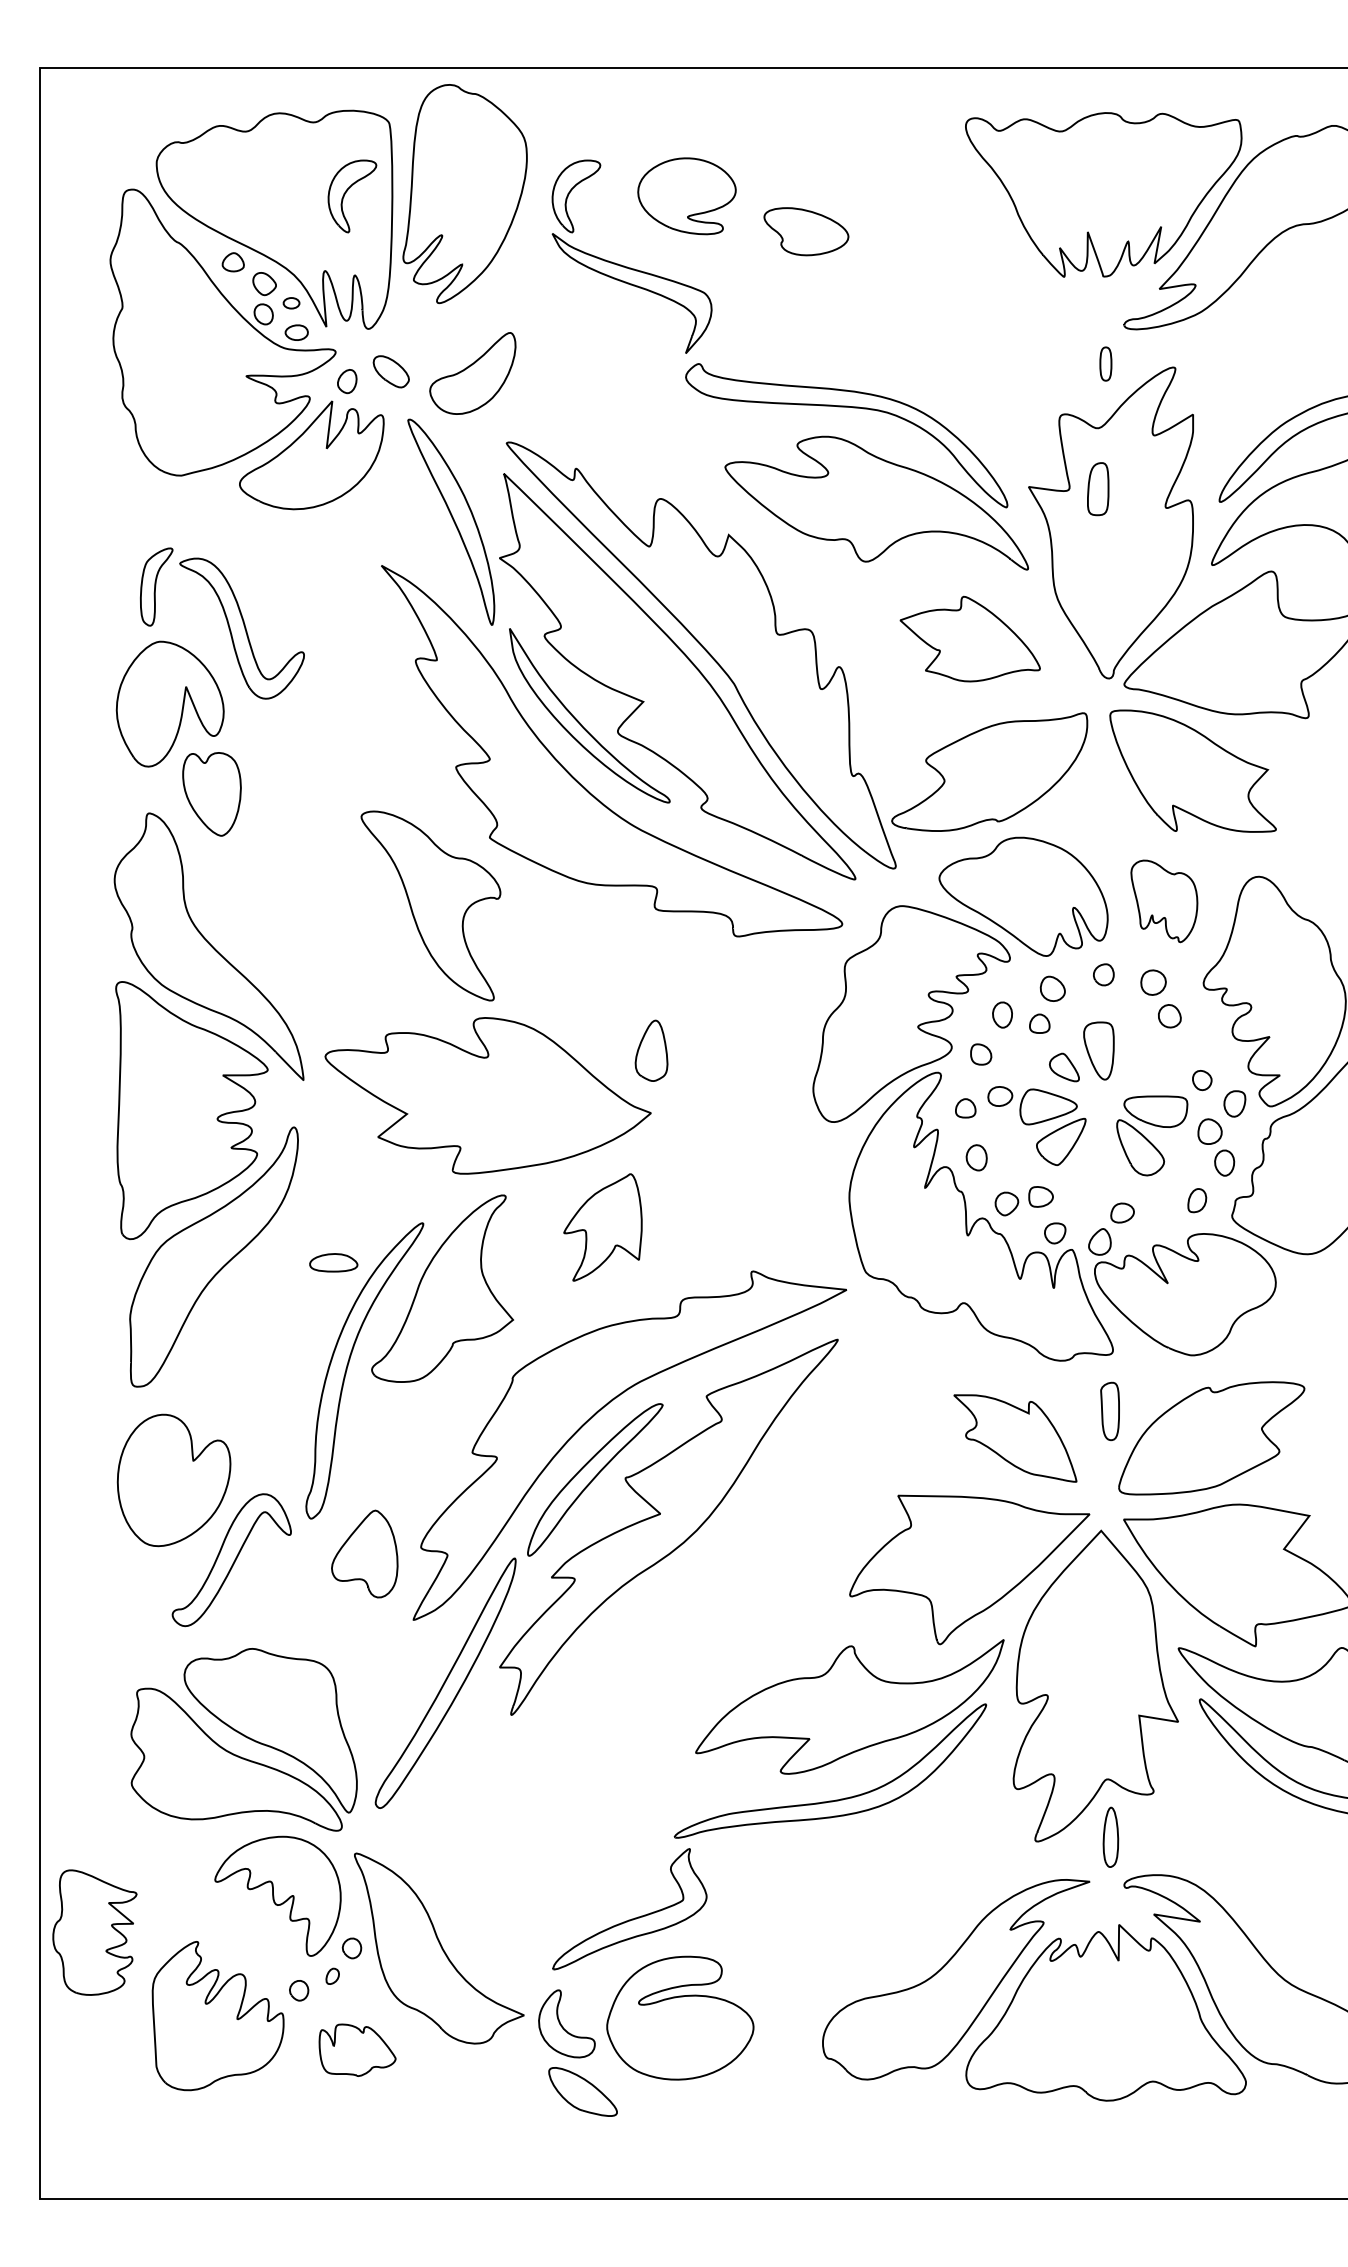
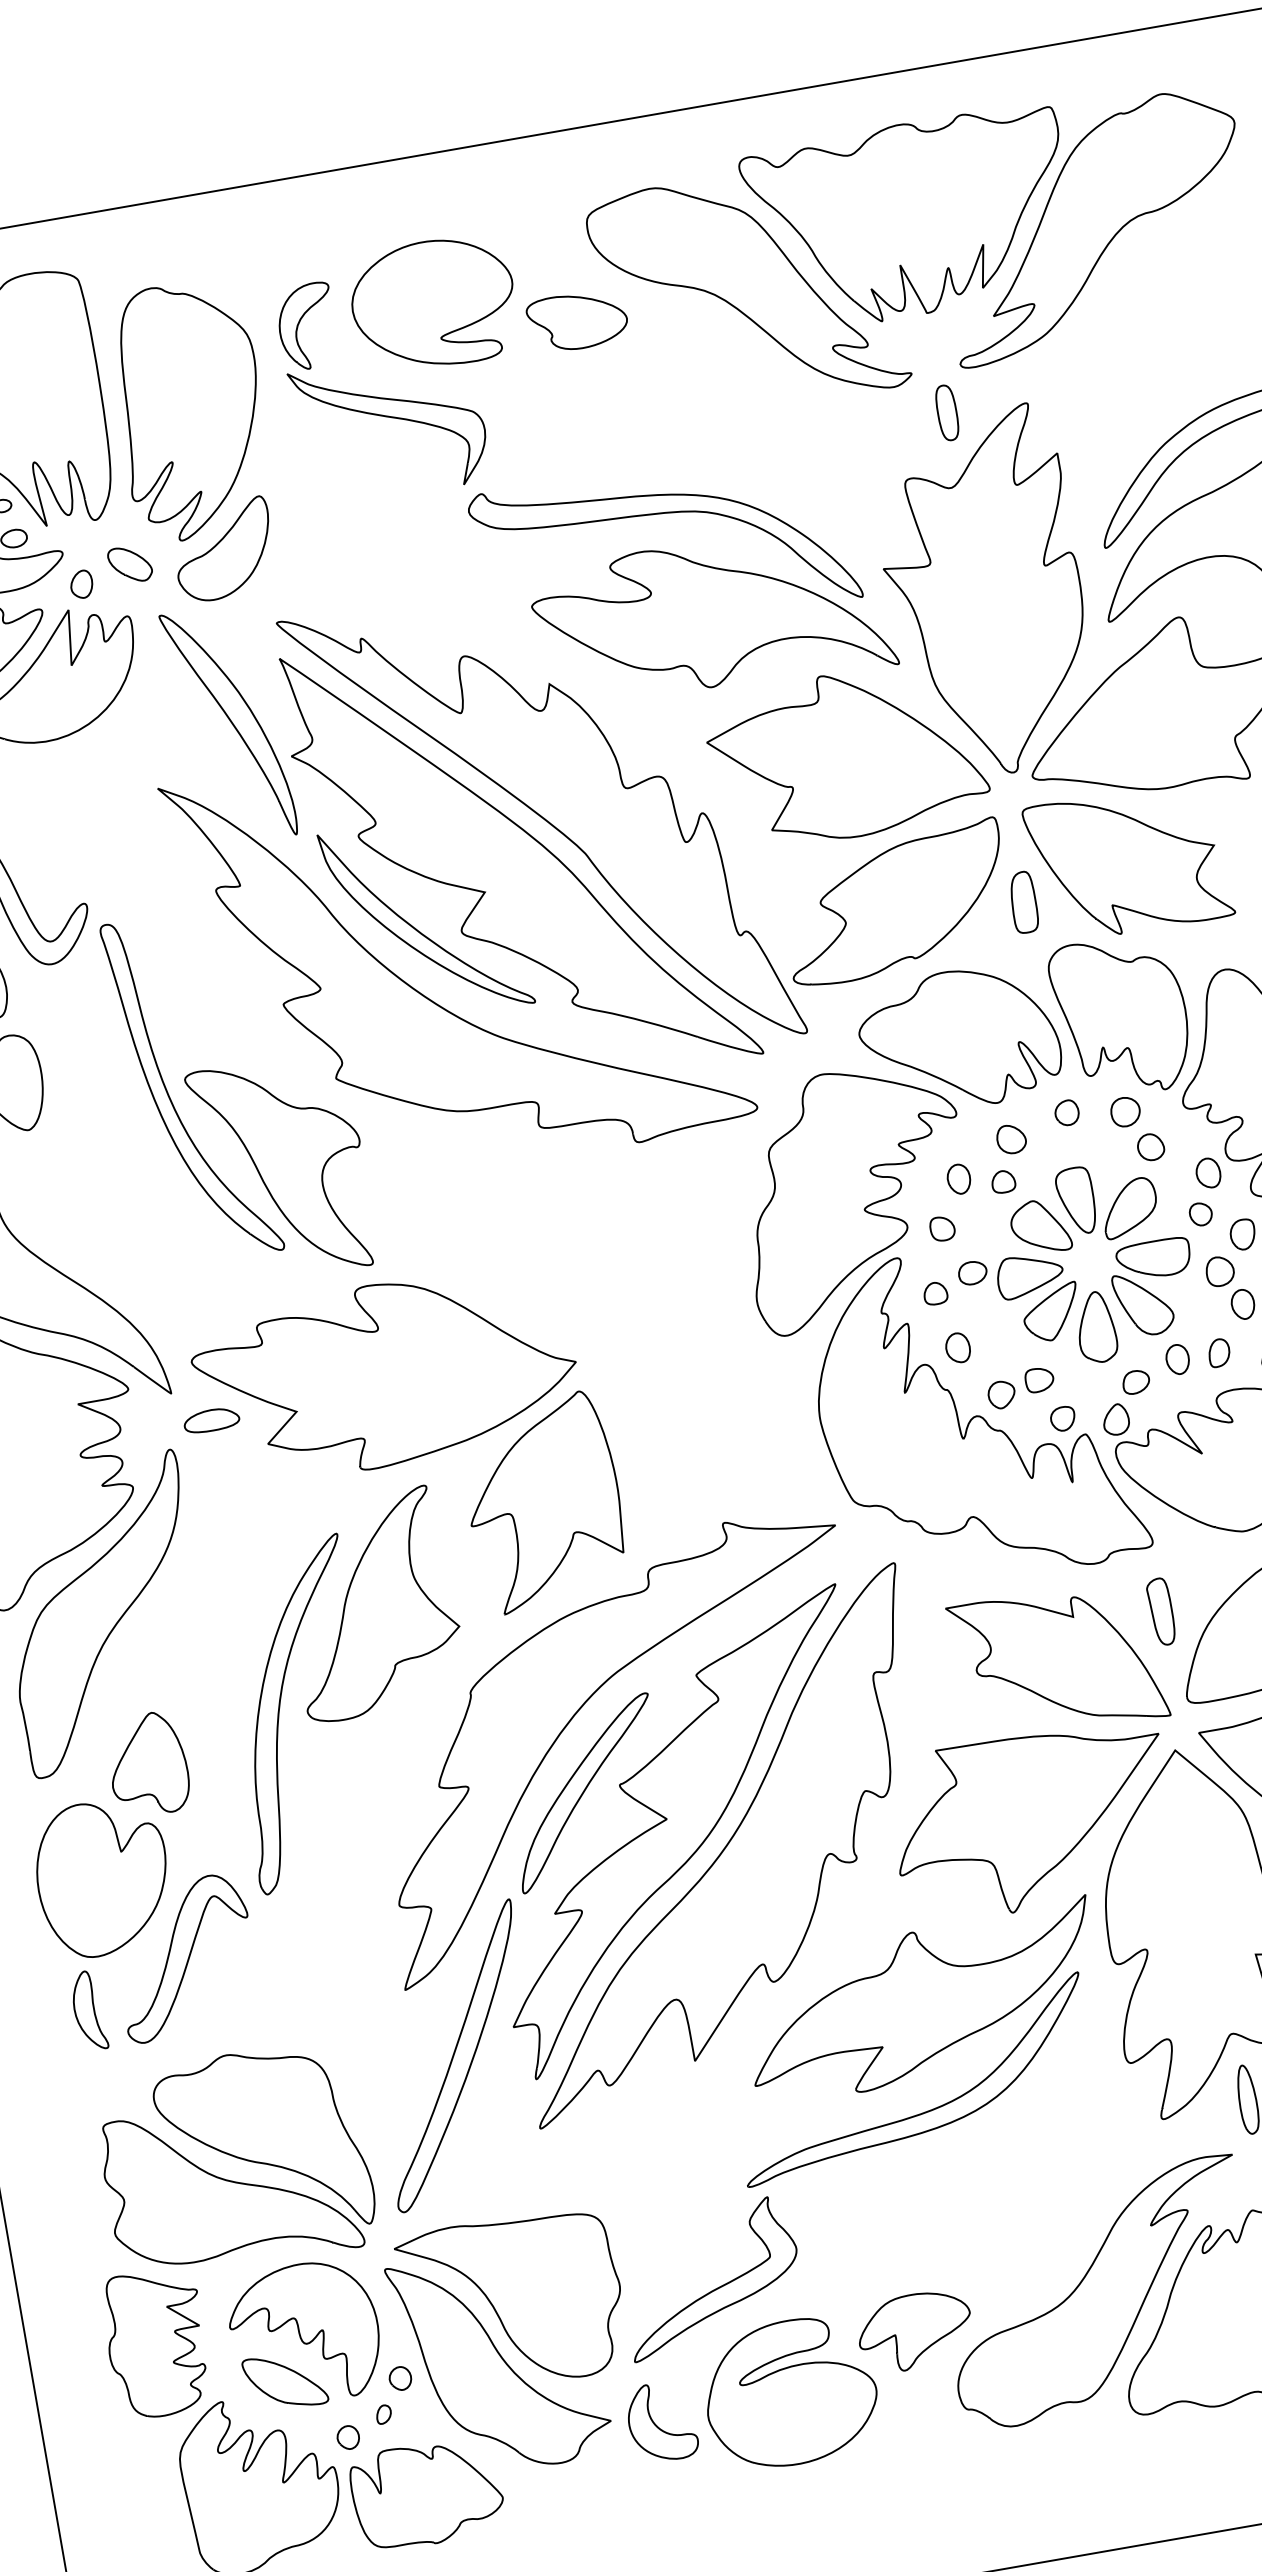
part: (346, 193) -> (43, 369), removed
part: (464, 194) -> (189, 411), moved
part: (686, 196) -> (433, 304), size x1.43
part: (954, 232) -> (747, 292), added
part: (1105, 363) -> (946, 412), size x1.43
part: (1098, 489) -> (1024, 902), moved
part: (970, 638) -> (847, 754), size x1.67
part: (346, 827) -> (170, 1095), added
part: (1164, 901) -> (1121, 1016), size x1.67
part: (1214, 1046) -> (1208, 1172), added
part: (651, 1050) -> (1095, 1327), moved
part: (1142, 1064) -> (1129, 1207), added
part: (1064, 1067) -> (1040, 1226), size x1.67
part: (1160, 1199) -> (1176, 1359), added
part: (602, 1227) -> (543, 1502), size x1.67
part: (333, 1262) -> (211, 1420), moved
part: (1015, 1438) -> (1058, 1661), size x1.43
part: (699, 1543) -> (717, 1845), added
part: (364, 1553) -> (147, 1764), moved
part: (141, 1590) -> (87, 2010), added
part: (458, 1900) -> (512, 2302), added
part: (94, 1932) -> (156, 2343), moved
part: (794, 1984) -> (914, 2331), added
part: (357, 2050) -> (427, 2494), size x1.67
part: (582, 2091) -> (284, 2381), moved

